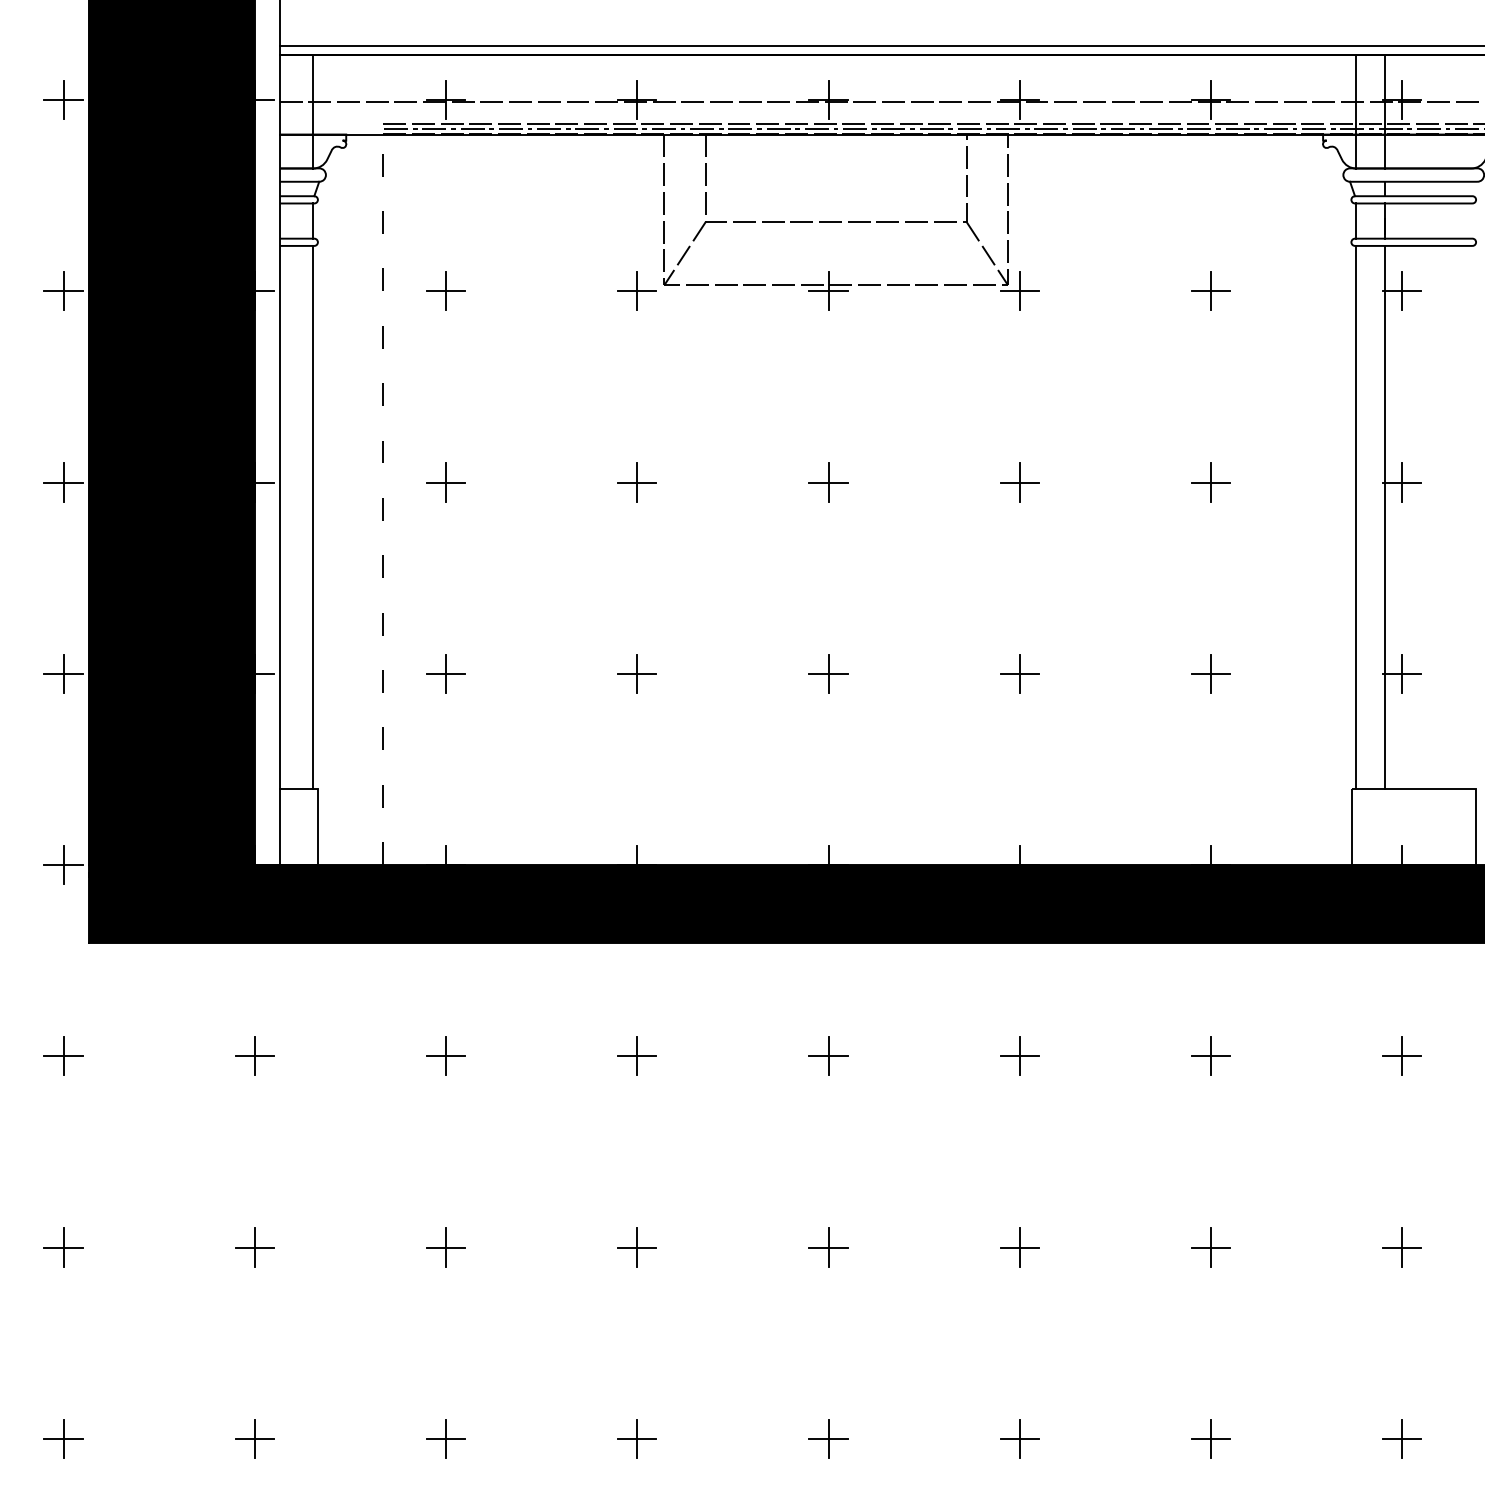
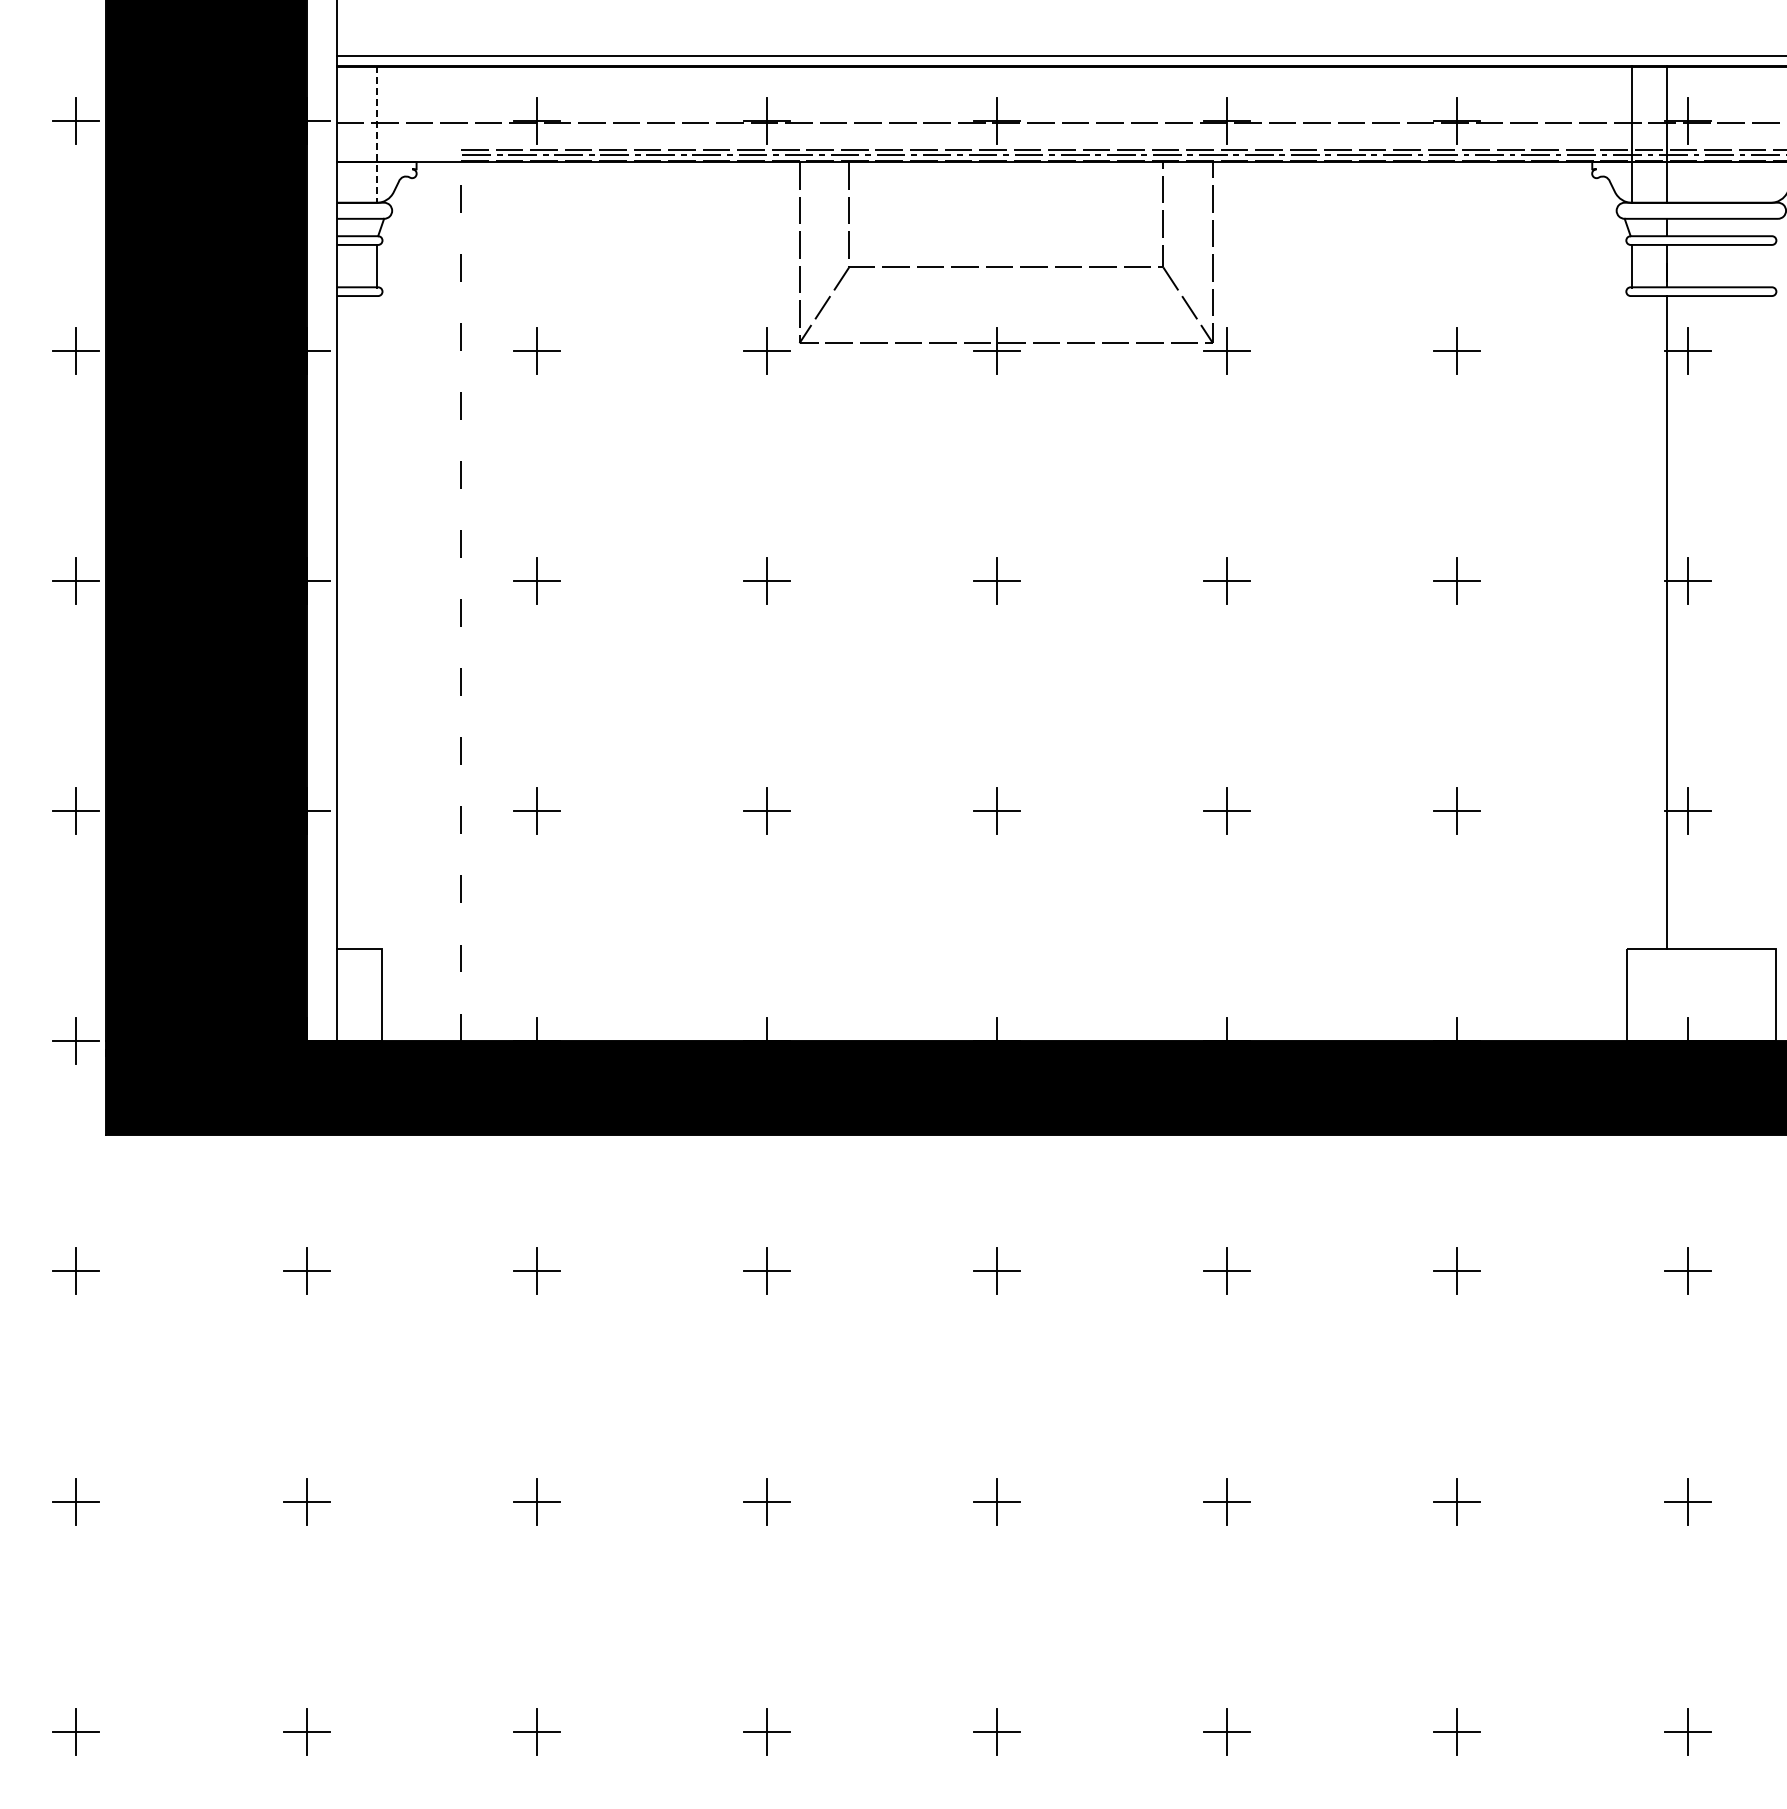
line: (312, 112) -> (376, 135), solid -> dashed
line: (312, 517) -> (376, 622), removed
line: (1356, 517) -> (1632, 622), removed

